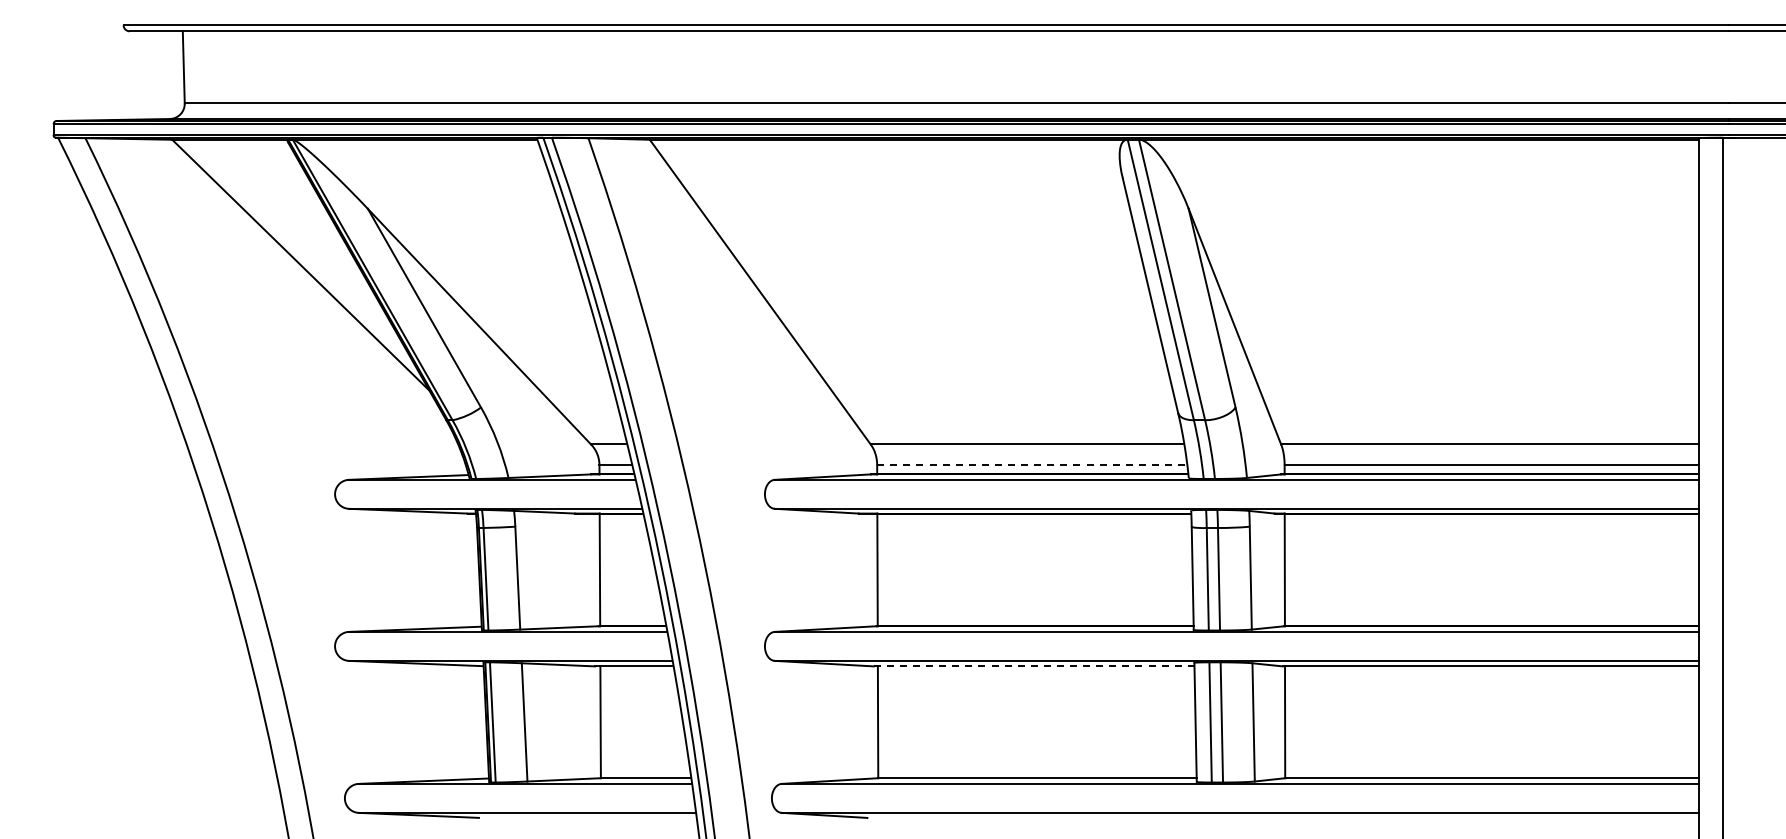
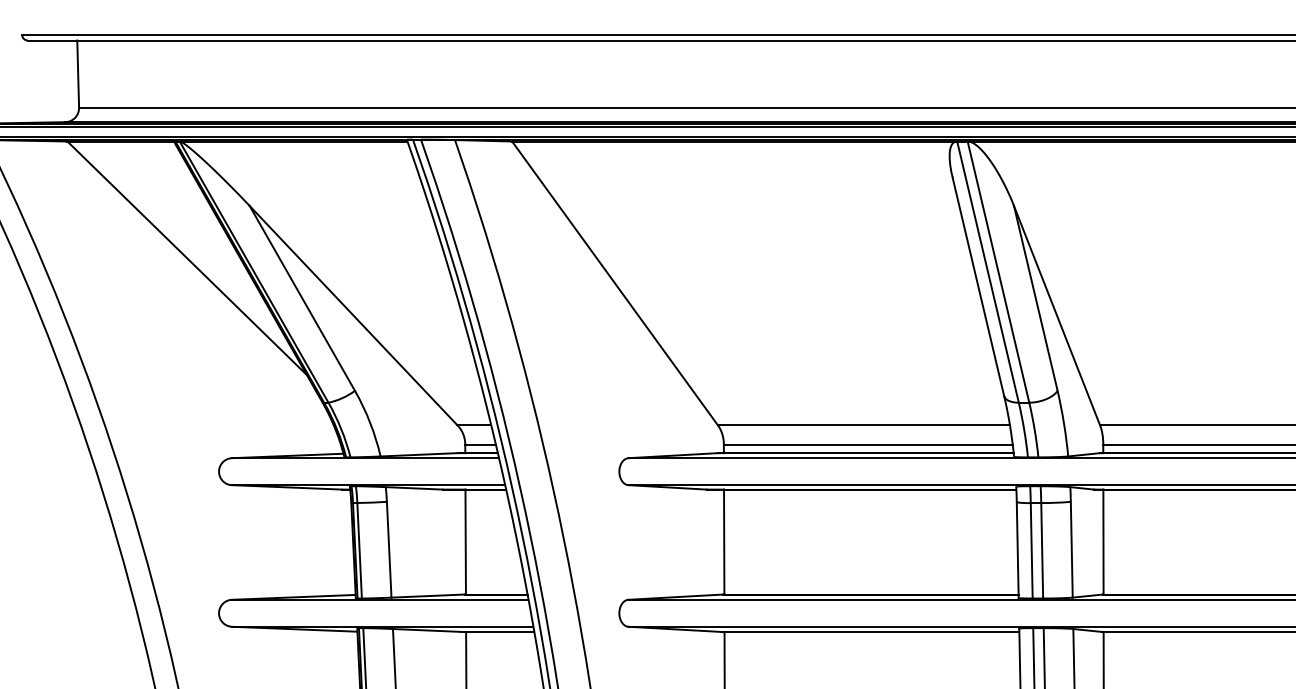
line: (1032, 465) -> (868, 444), dashed -> solid
line: (1034, 666) -> (870, 632), dashed -> solid

